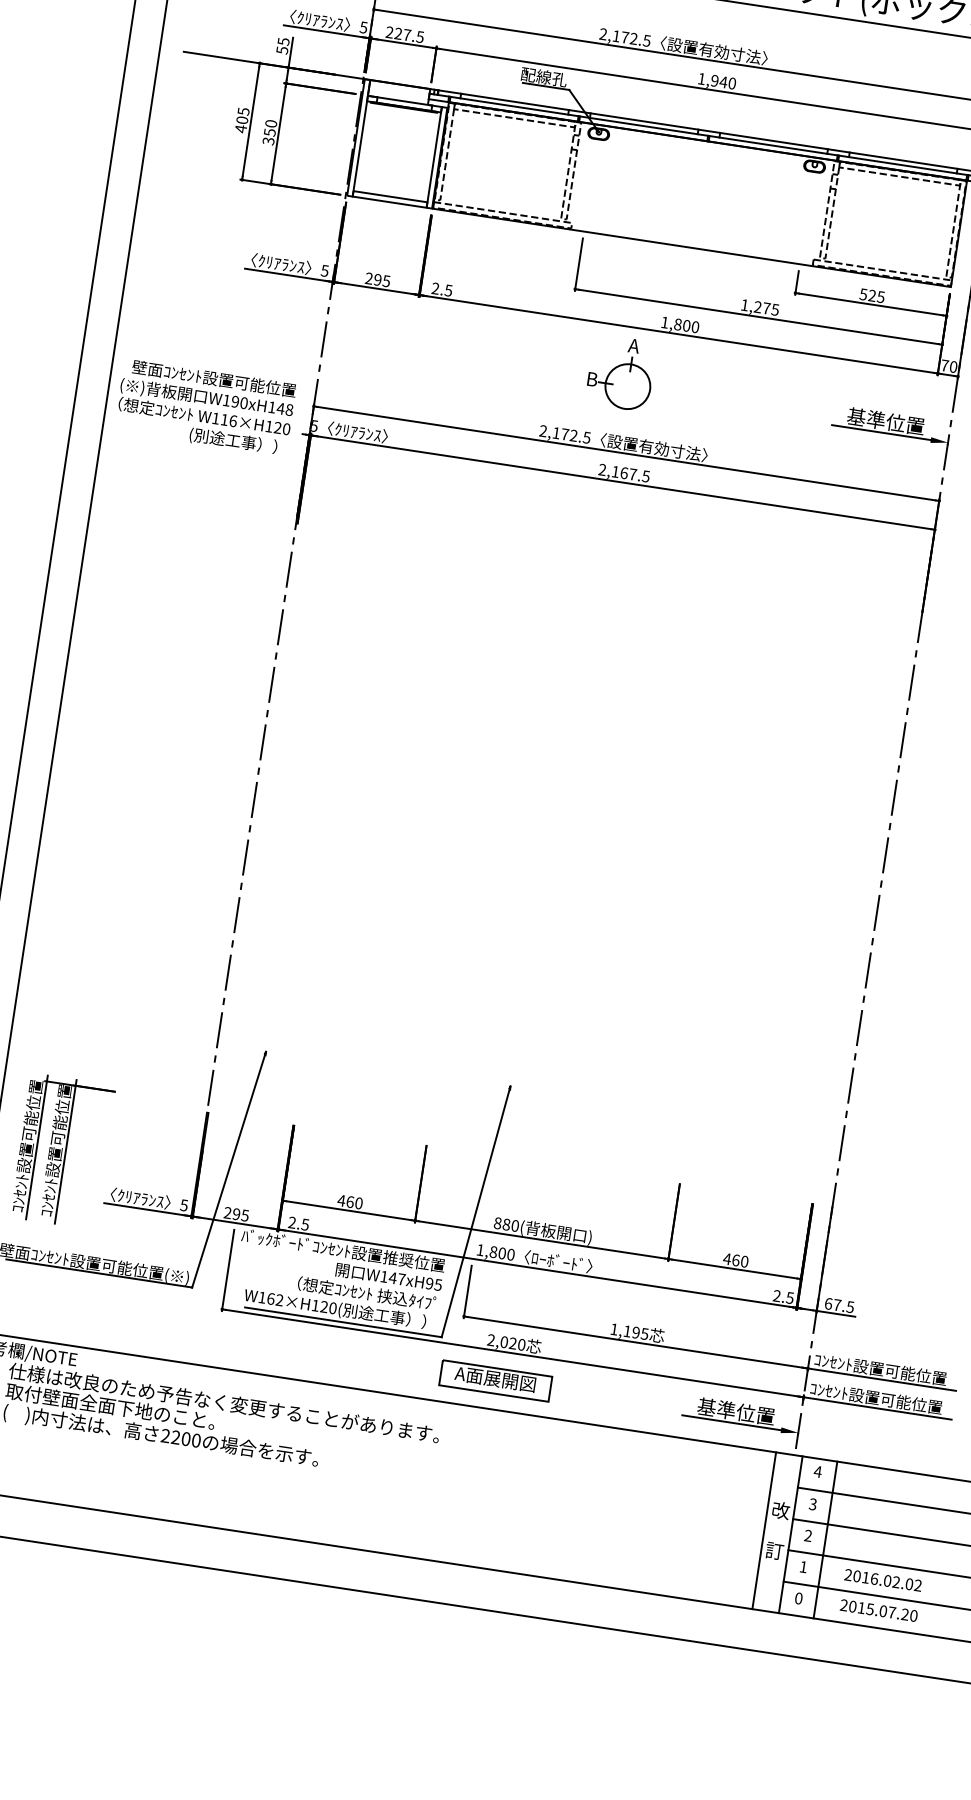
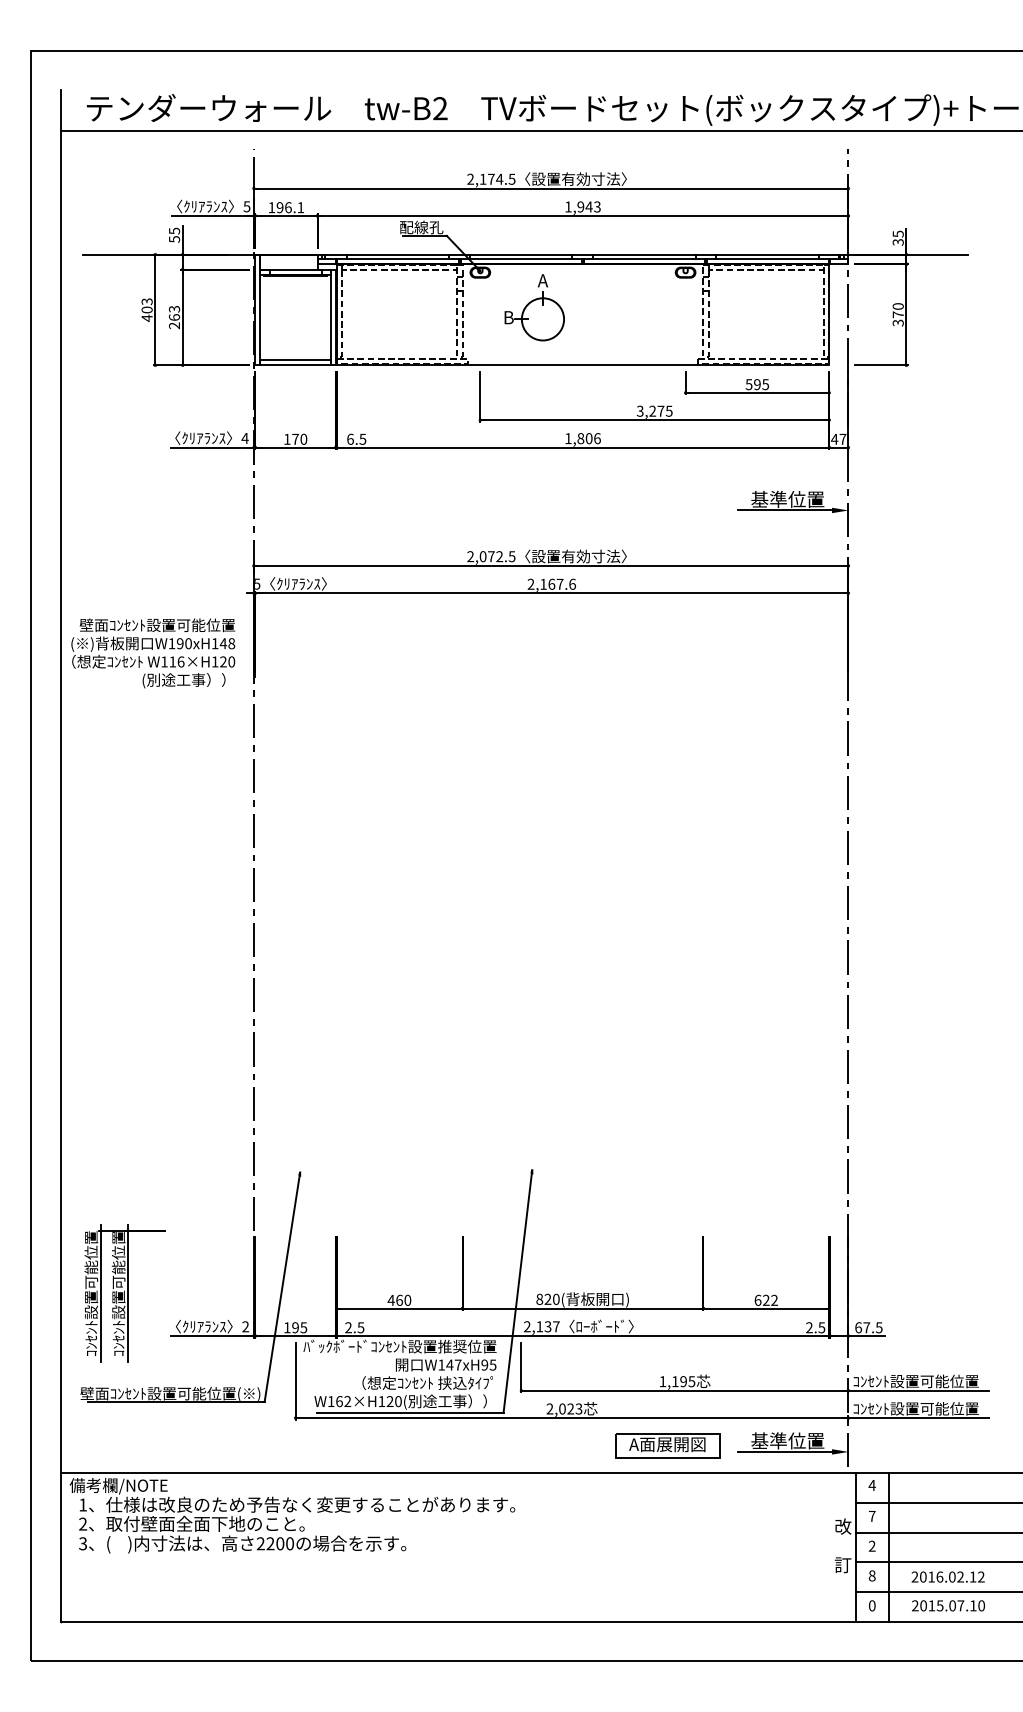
text: (405, 34) -> (286, 207), 227.5 -> 196.1
text: (633, 38) -> (499, 178), 2,172.5 -> 2,174.5
text: (732, 83) -> (597, 206), 1,940 -> 1,943
text: (242, 111) -> (146, 301), 405 -> 403
text: (269, 132) -> (174, 317), 350 -> 263
text: (324, 270) -> (244, 438), 5 -> 4
text: (377, 279) -> (295, 438), 295 -> 170
text: (435, 287) -> (350, 438), 2.5 -> 6.5
text: (872, 295) -> (757, 384), 525 -> 595
text: (744, 304) -> (639, 410), 1,275 -> 3,275
text: (695, 327) -> (597, 438), 1,800 -> 1,806
text: (949, 365) -> (838, 438), 70 -> 47
part: (620, 372) -> (534, 307), moved
text: (205, 407) -> (153, 653), moved
text: (555, 432) -> (482, 556), 2,172.5 -> 2,072.5
text: (646, 475) -> (572, 583), 2,167.5 -> 2,167.6
text: (184, 1205) -> (245, 1326), 5 -> 2
text: (227, 1212) -> (286, 1327), 295 -> 195
text: (506, 1224) -> (547, 1299), 880( -> 820(
text: (495, 1252) -> (541, 1326), 1,800 -> 2,137
text: (735, 1259) -> (765, 1299), 460 -> 622
text: (521, 1344) -> (578, 1408), 2,020 -> 2,023
part: (495, 1380) -> (667, 1445), moved
text: (812, 1503) -> (871, 1515), 3 -> 7
line: (764, 1530) -> (830, 1547), removed
text: (802, 1566) -> (871, 1575), 1 -> 8
text: (908, 1583) -> (972, 1576), 2016.02.02 -> 2016.02.12
text: (905, 1614) -> (973, 1605), 2015.07.20 -> 2015.07.10

